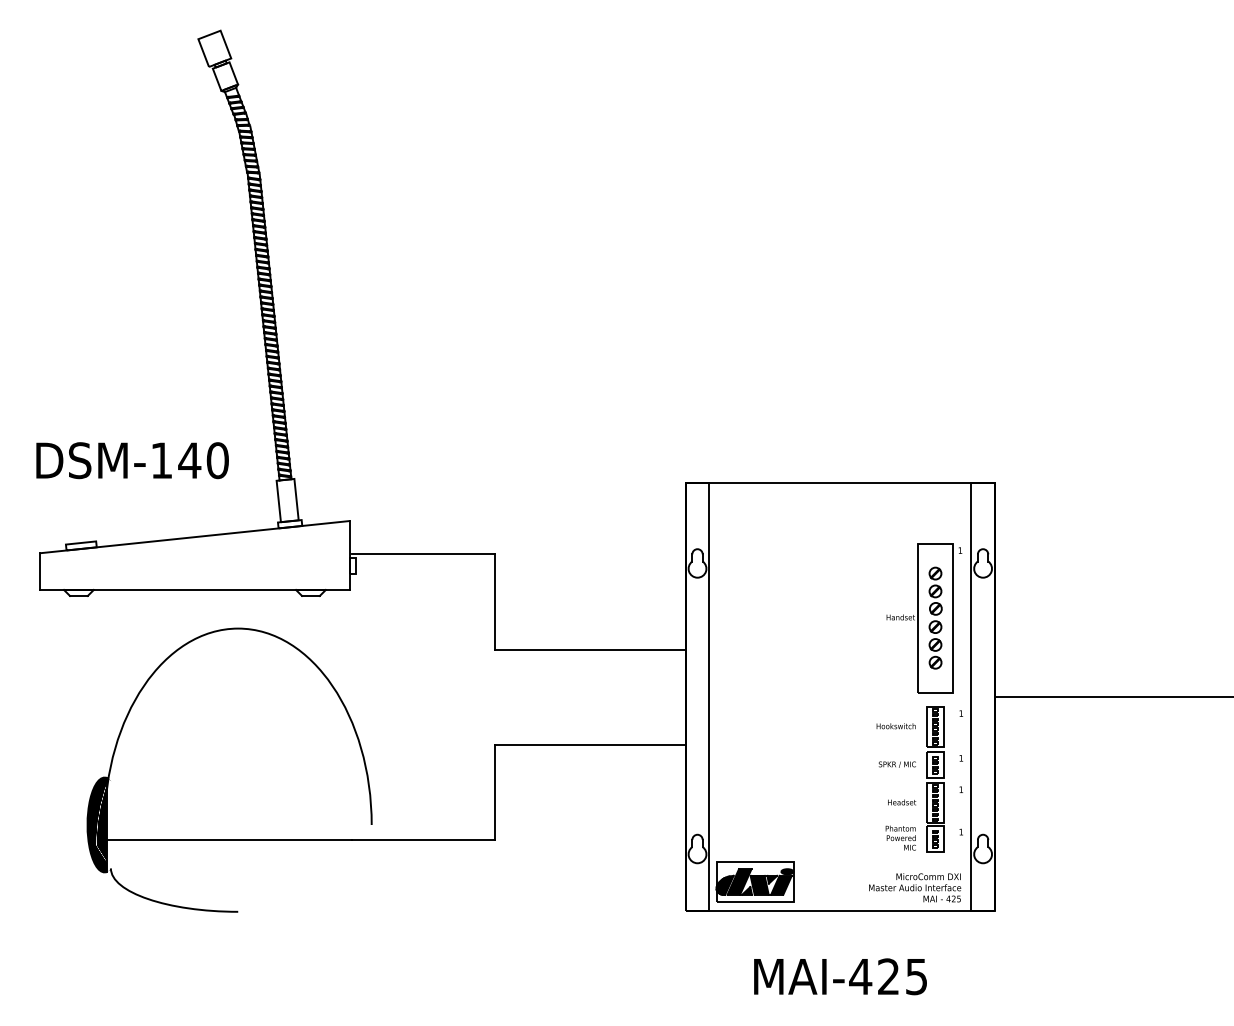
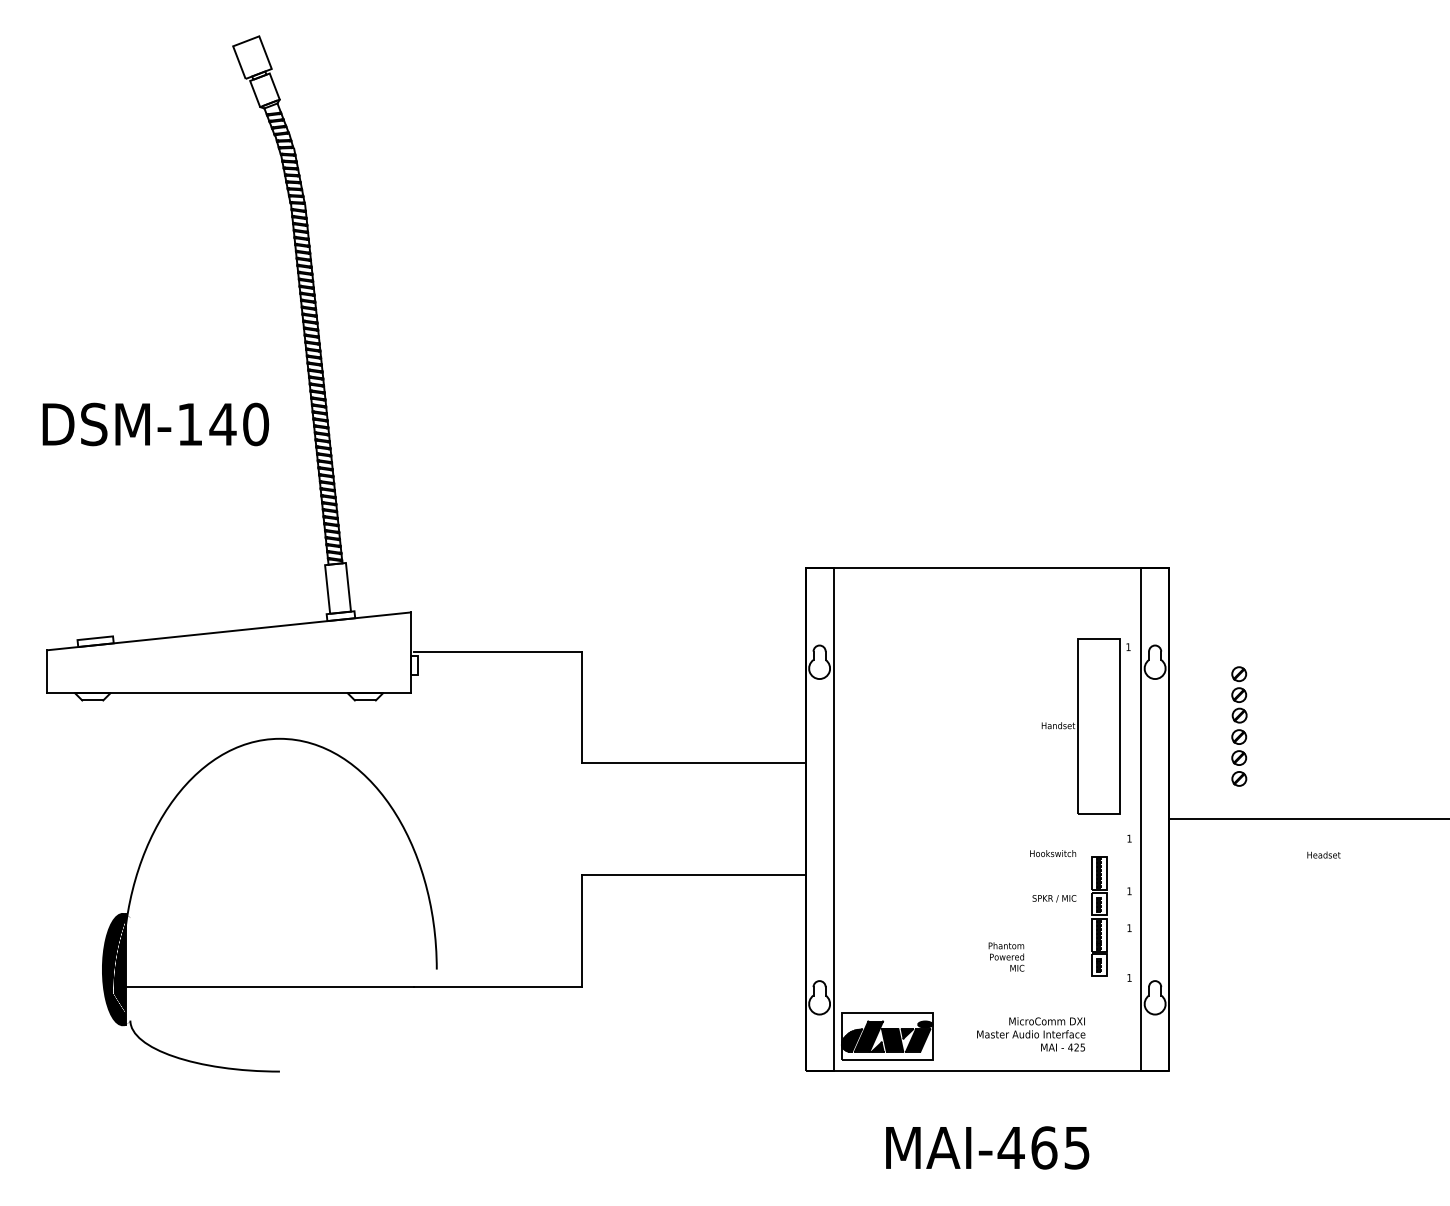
text: (132, 460) -> (155, 424), moved
part: (935, 618) -> (1239, 726), moved
part: (935, 779) -> (1099, 916), size x0.7
text: (901, 801) -> (1323, 854), moved
text: (900, 837) -> (1006, 956), moved
text: (915, 887) -> (1031, 1034), moved
text: (888, 976) -> (1044, 1147), MAI-425 -> MAI-465

